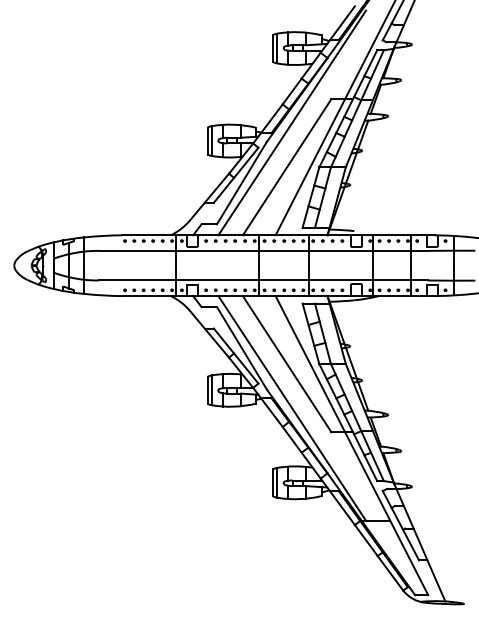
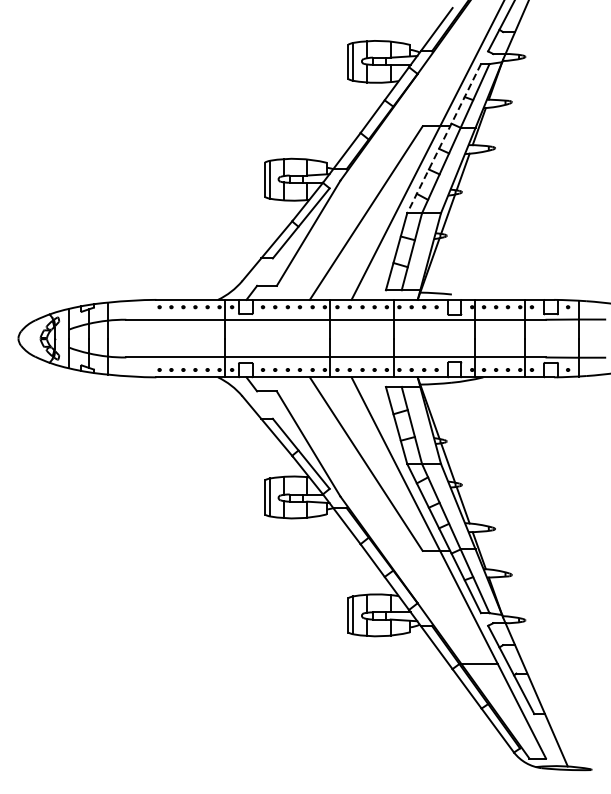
line: (347, 109) -> (443, 139), solid -> dashed
line: (292, 122) -> (372, 156), removed
line: (292, 408) -> (372, 520), removed

